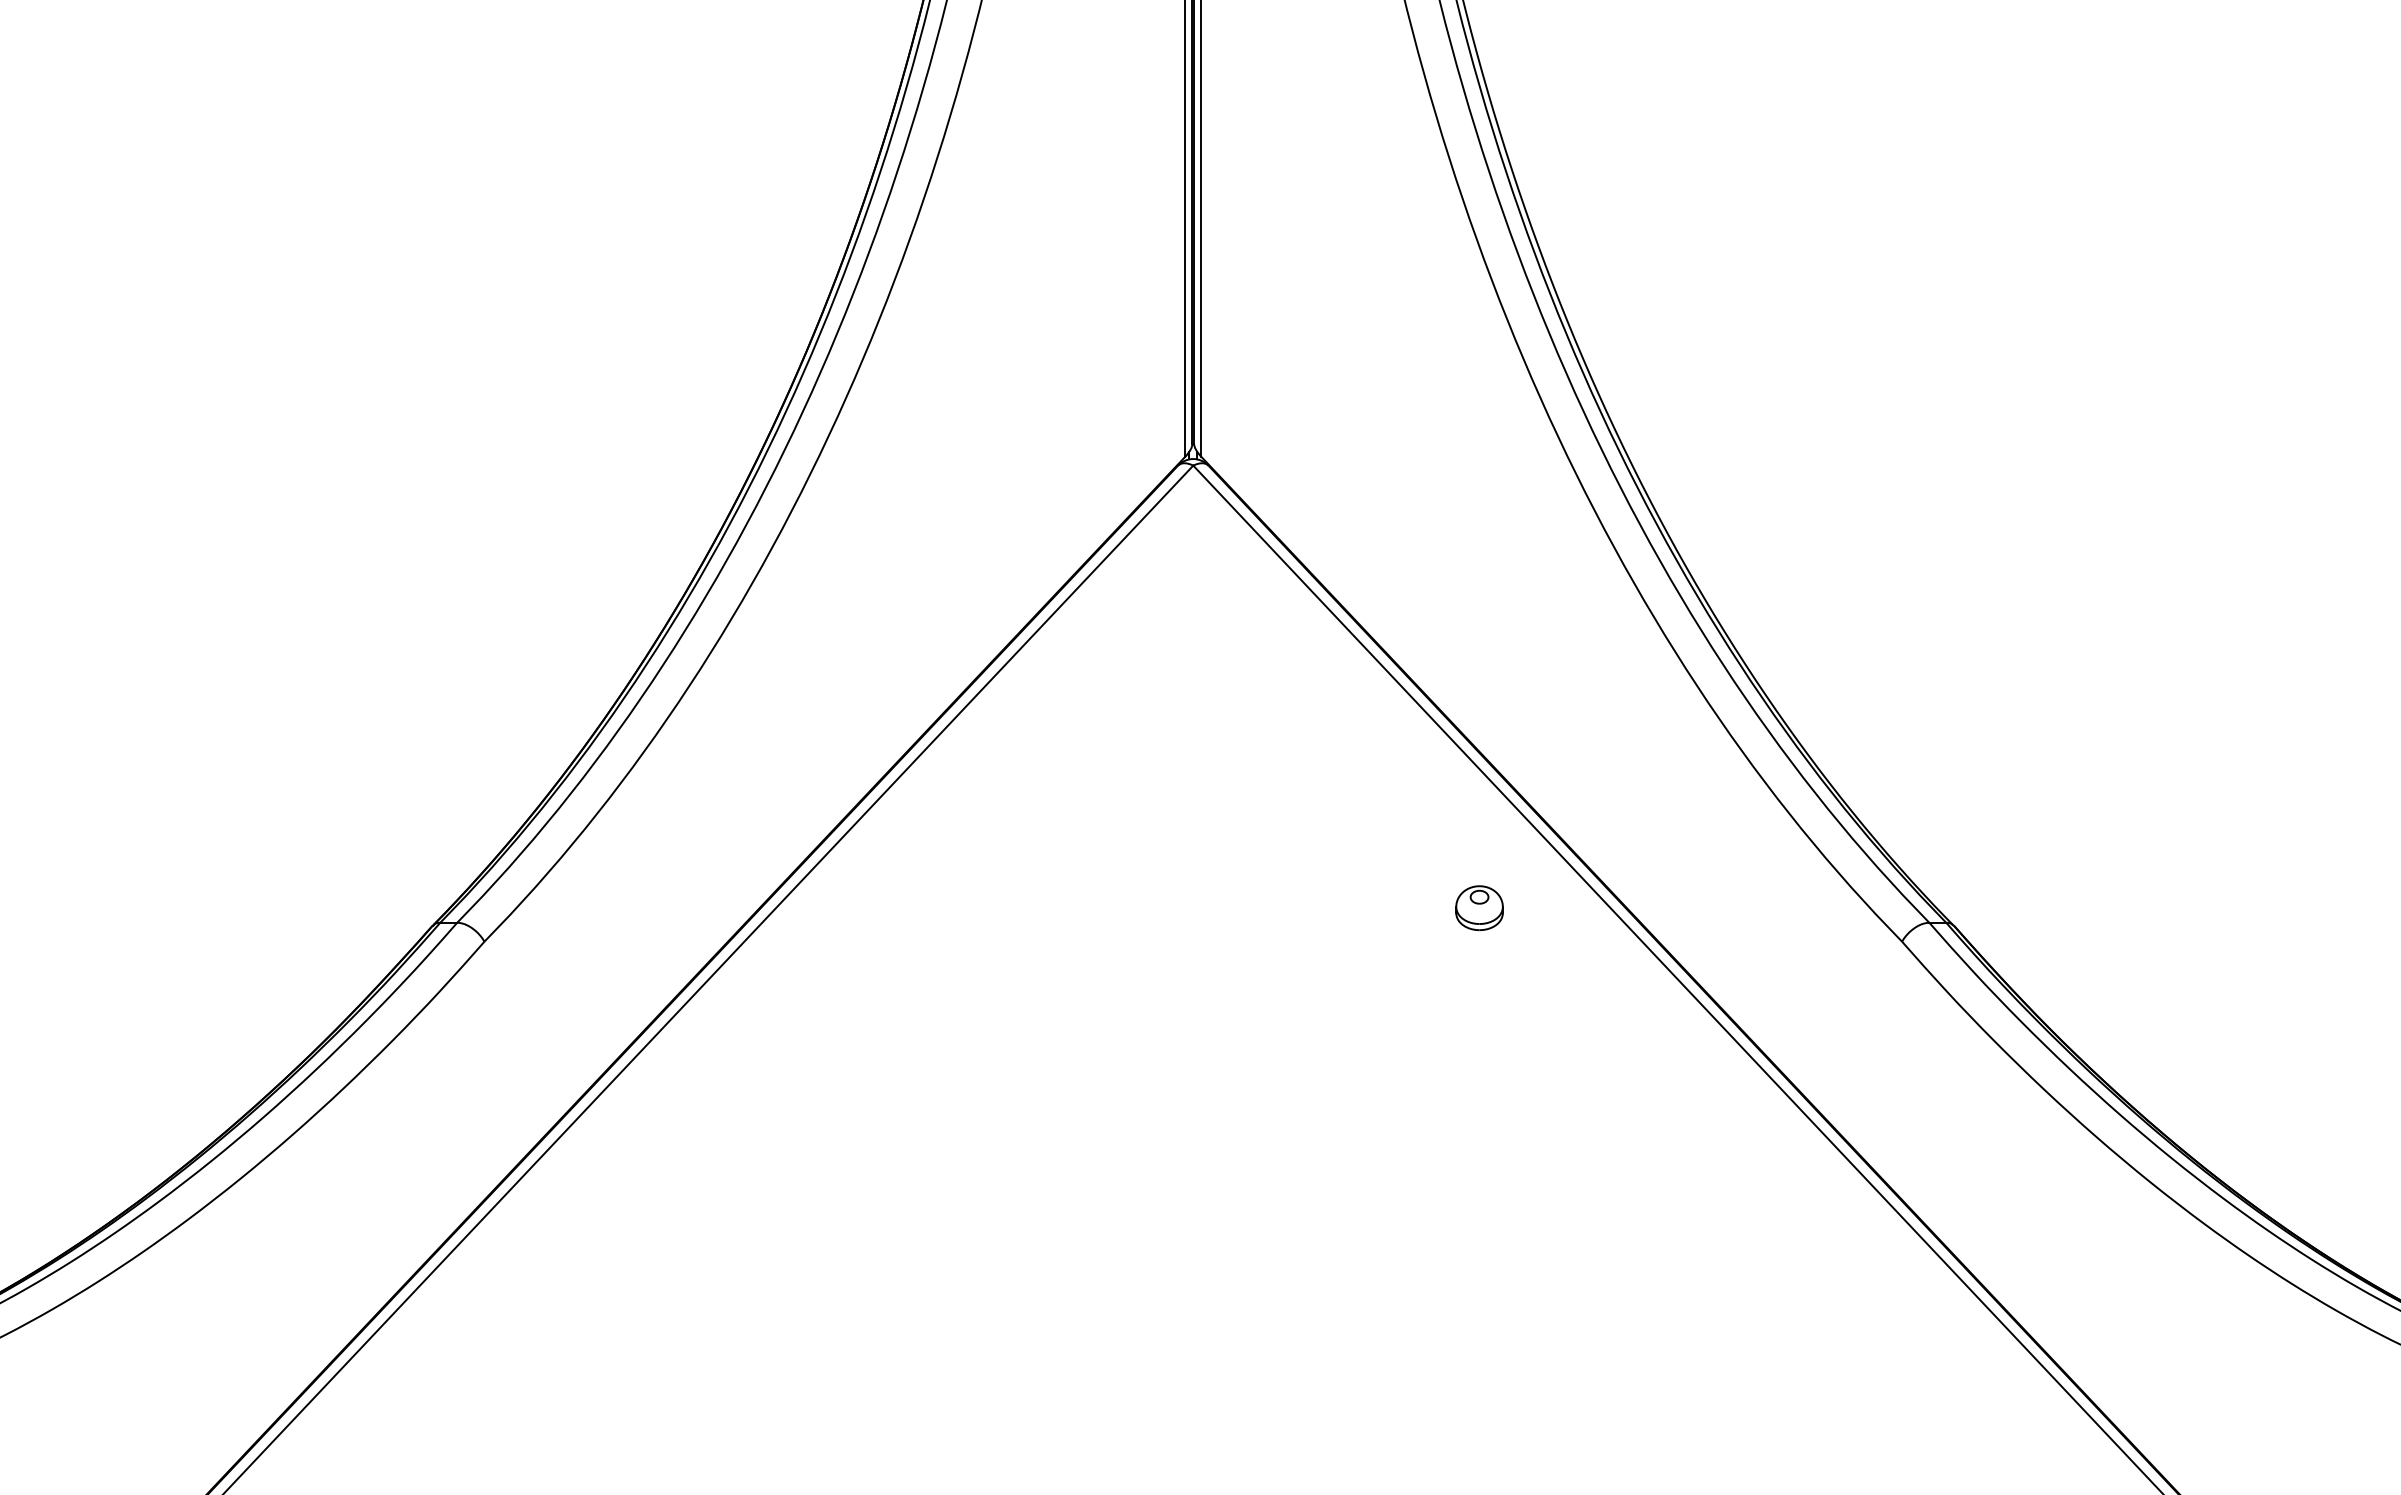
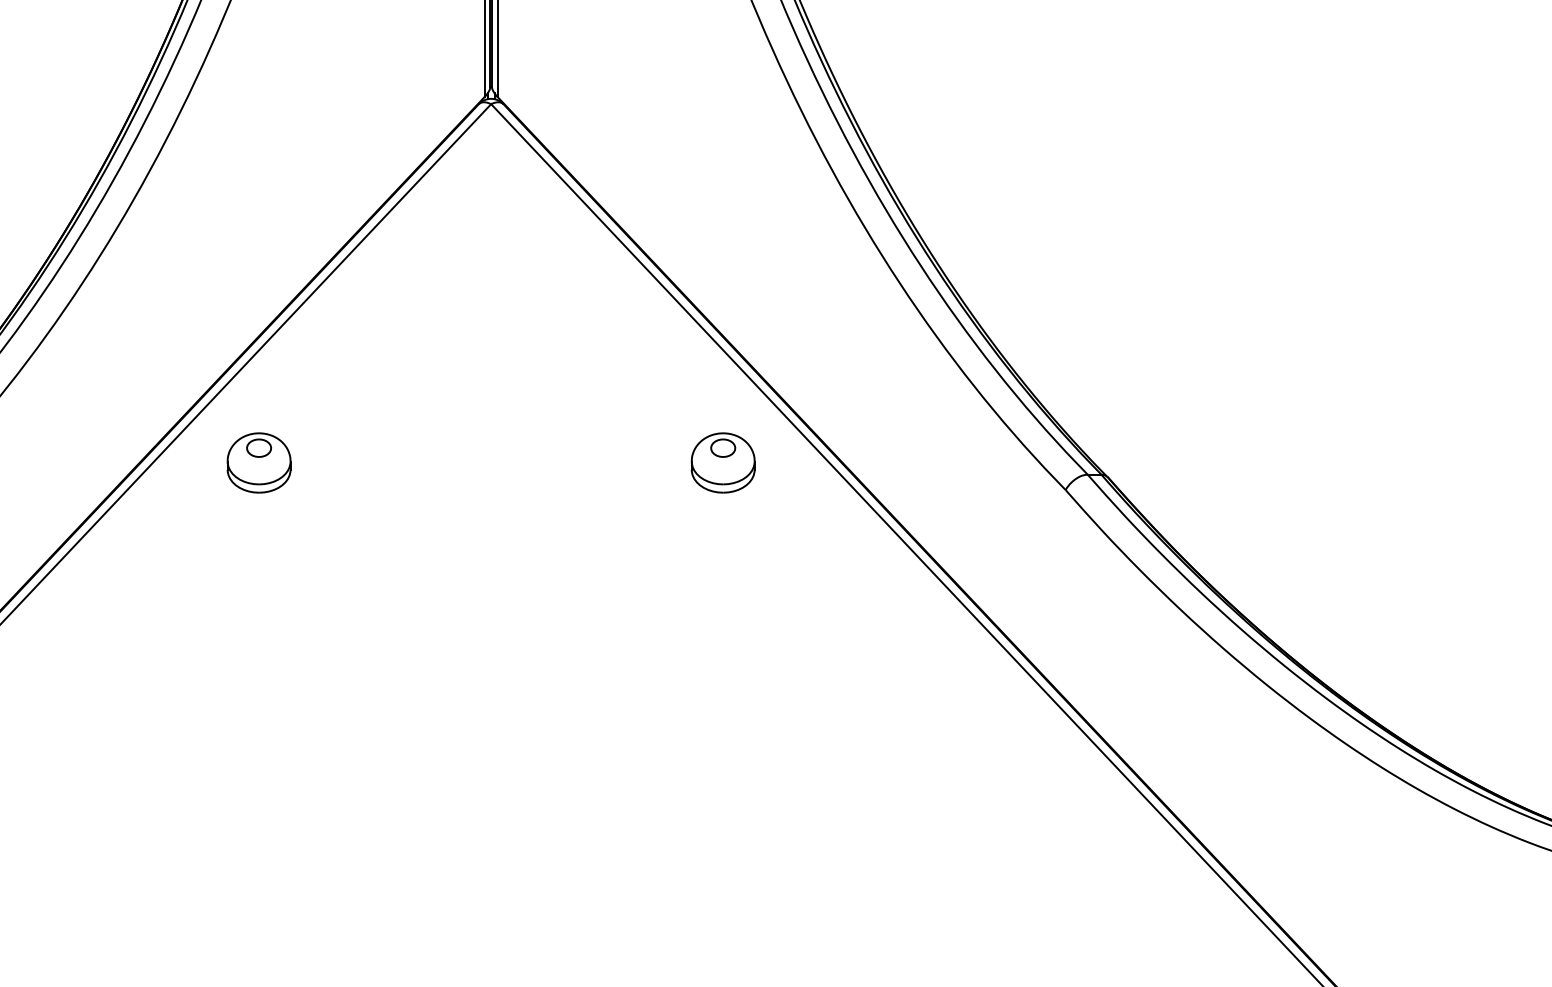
part: (906, 907) -> (258, 462), added
part: (1479, 907) -> (723, 462), size x1.67

